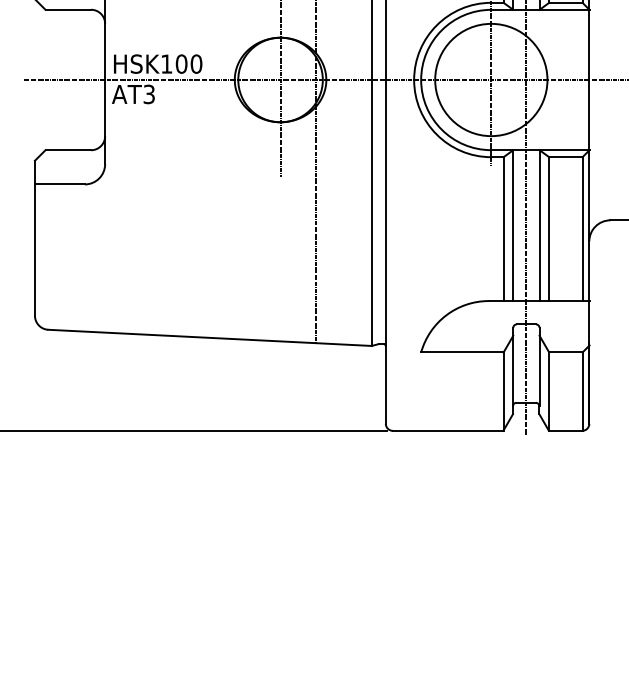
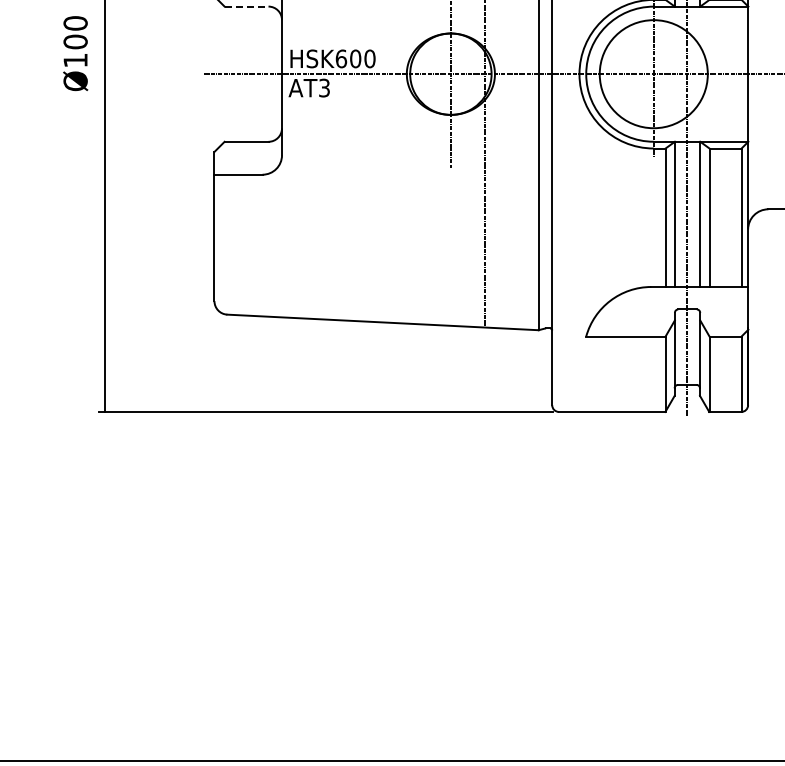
line: (68, 9) -> (246, 6), solid -> dashed
text: (166, 63) -> (341, 58), HSK100 -> HSK600

